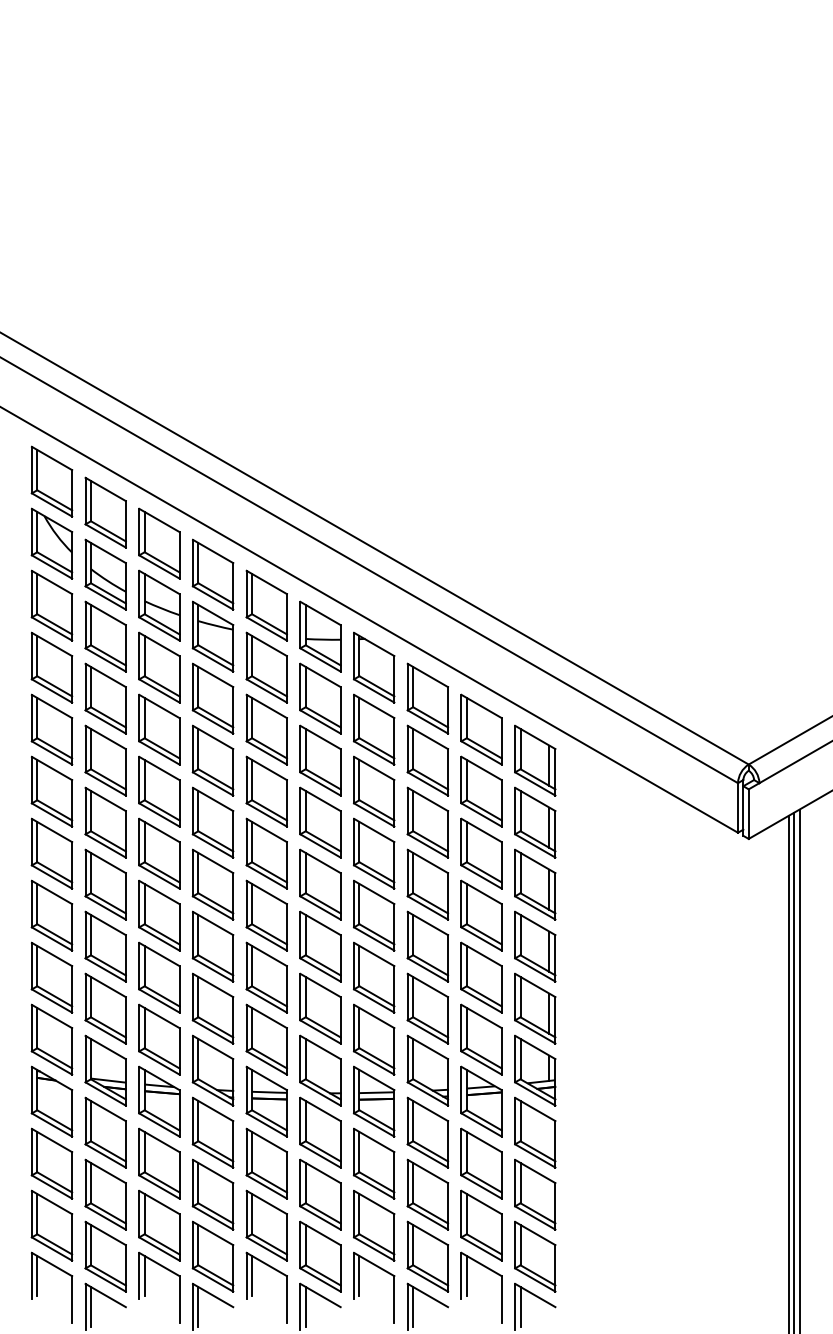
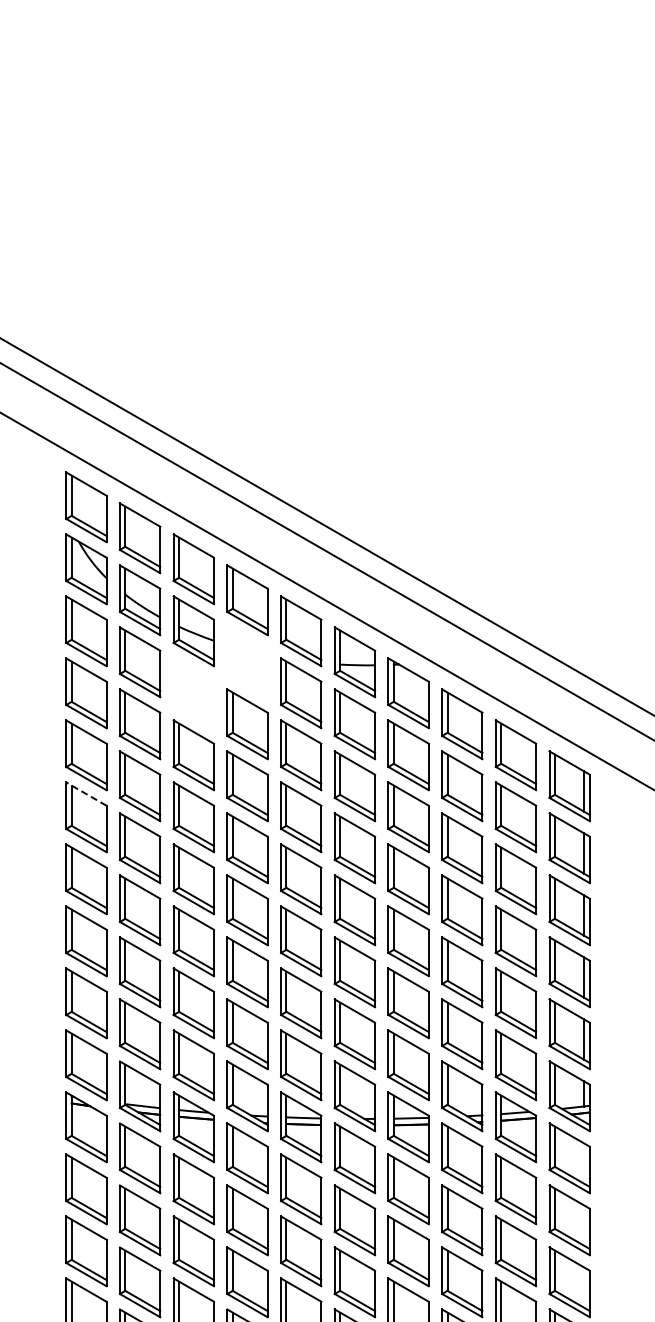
part: (212, 636) -> (246, 662), removed
part: (159, 667) -> (193, 693), removed
line: (51, 768) -> (85, 794), solid -> dashed

